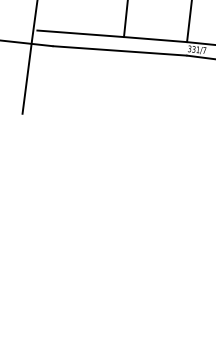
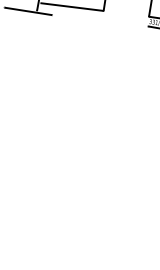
line: (155, 39) -> (126, 13), removed
line: (118, 50) -> (99, 20), removed
line: (27, 77) -> (32, 36), removed

